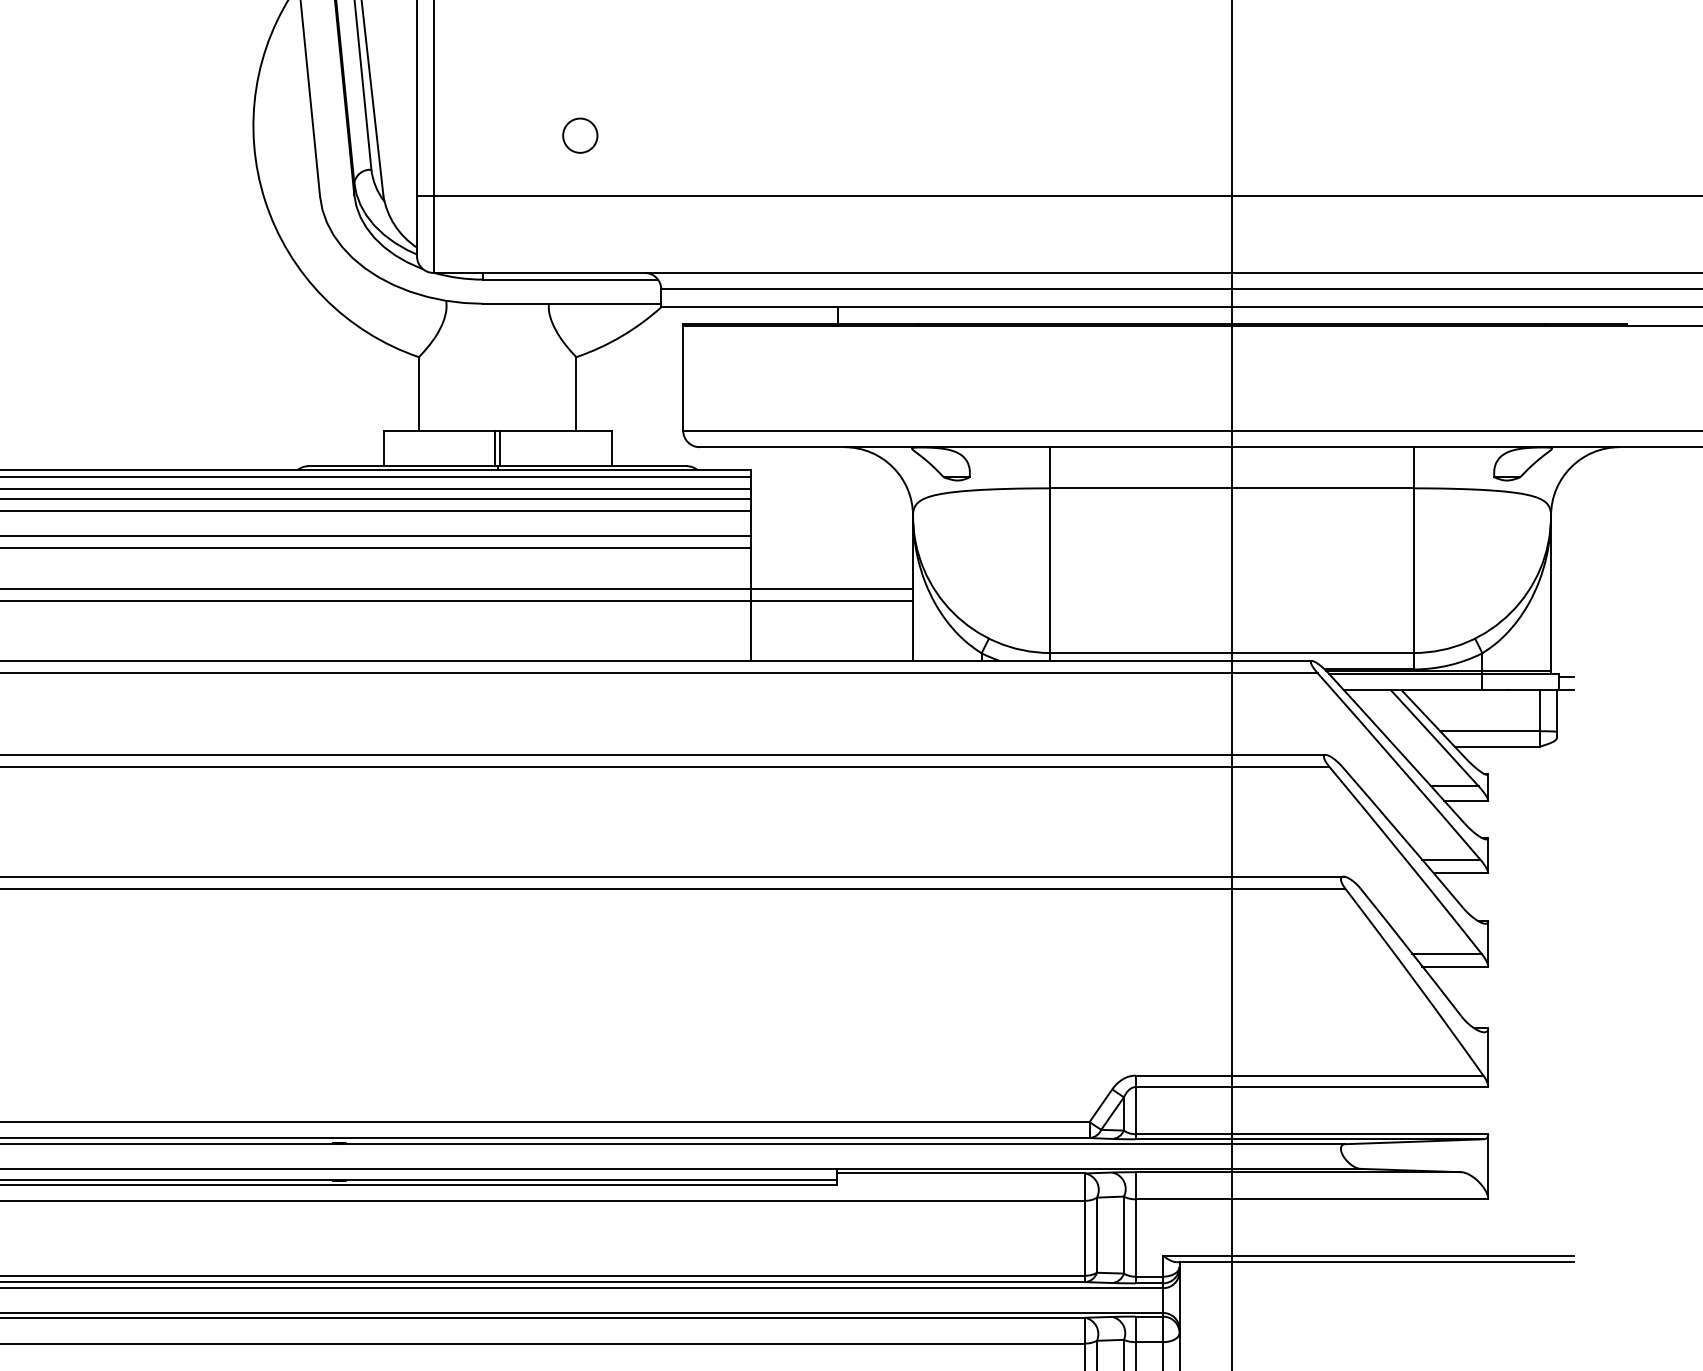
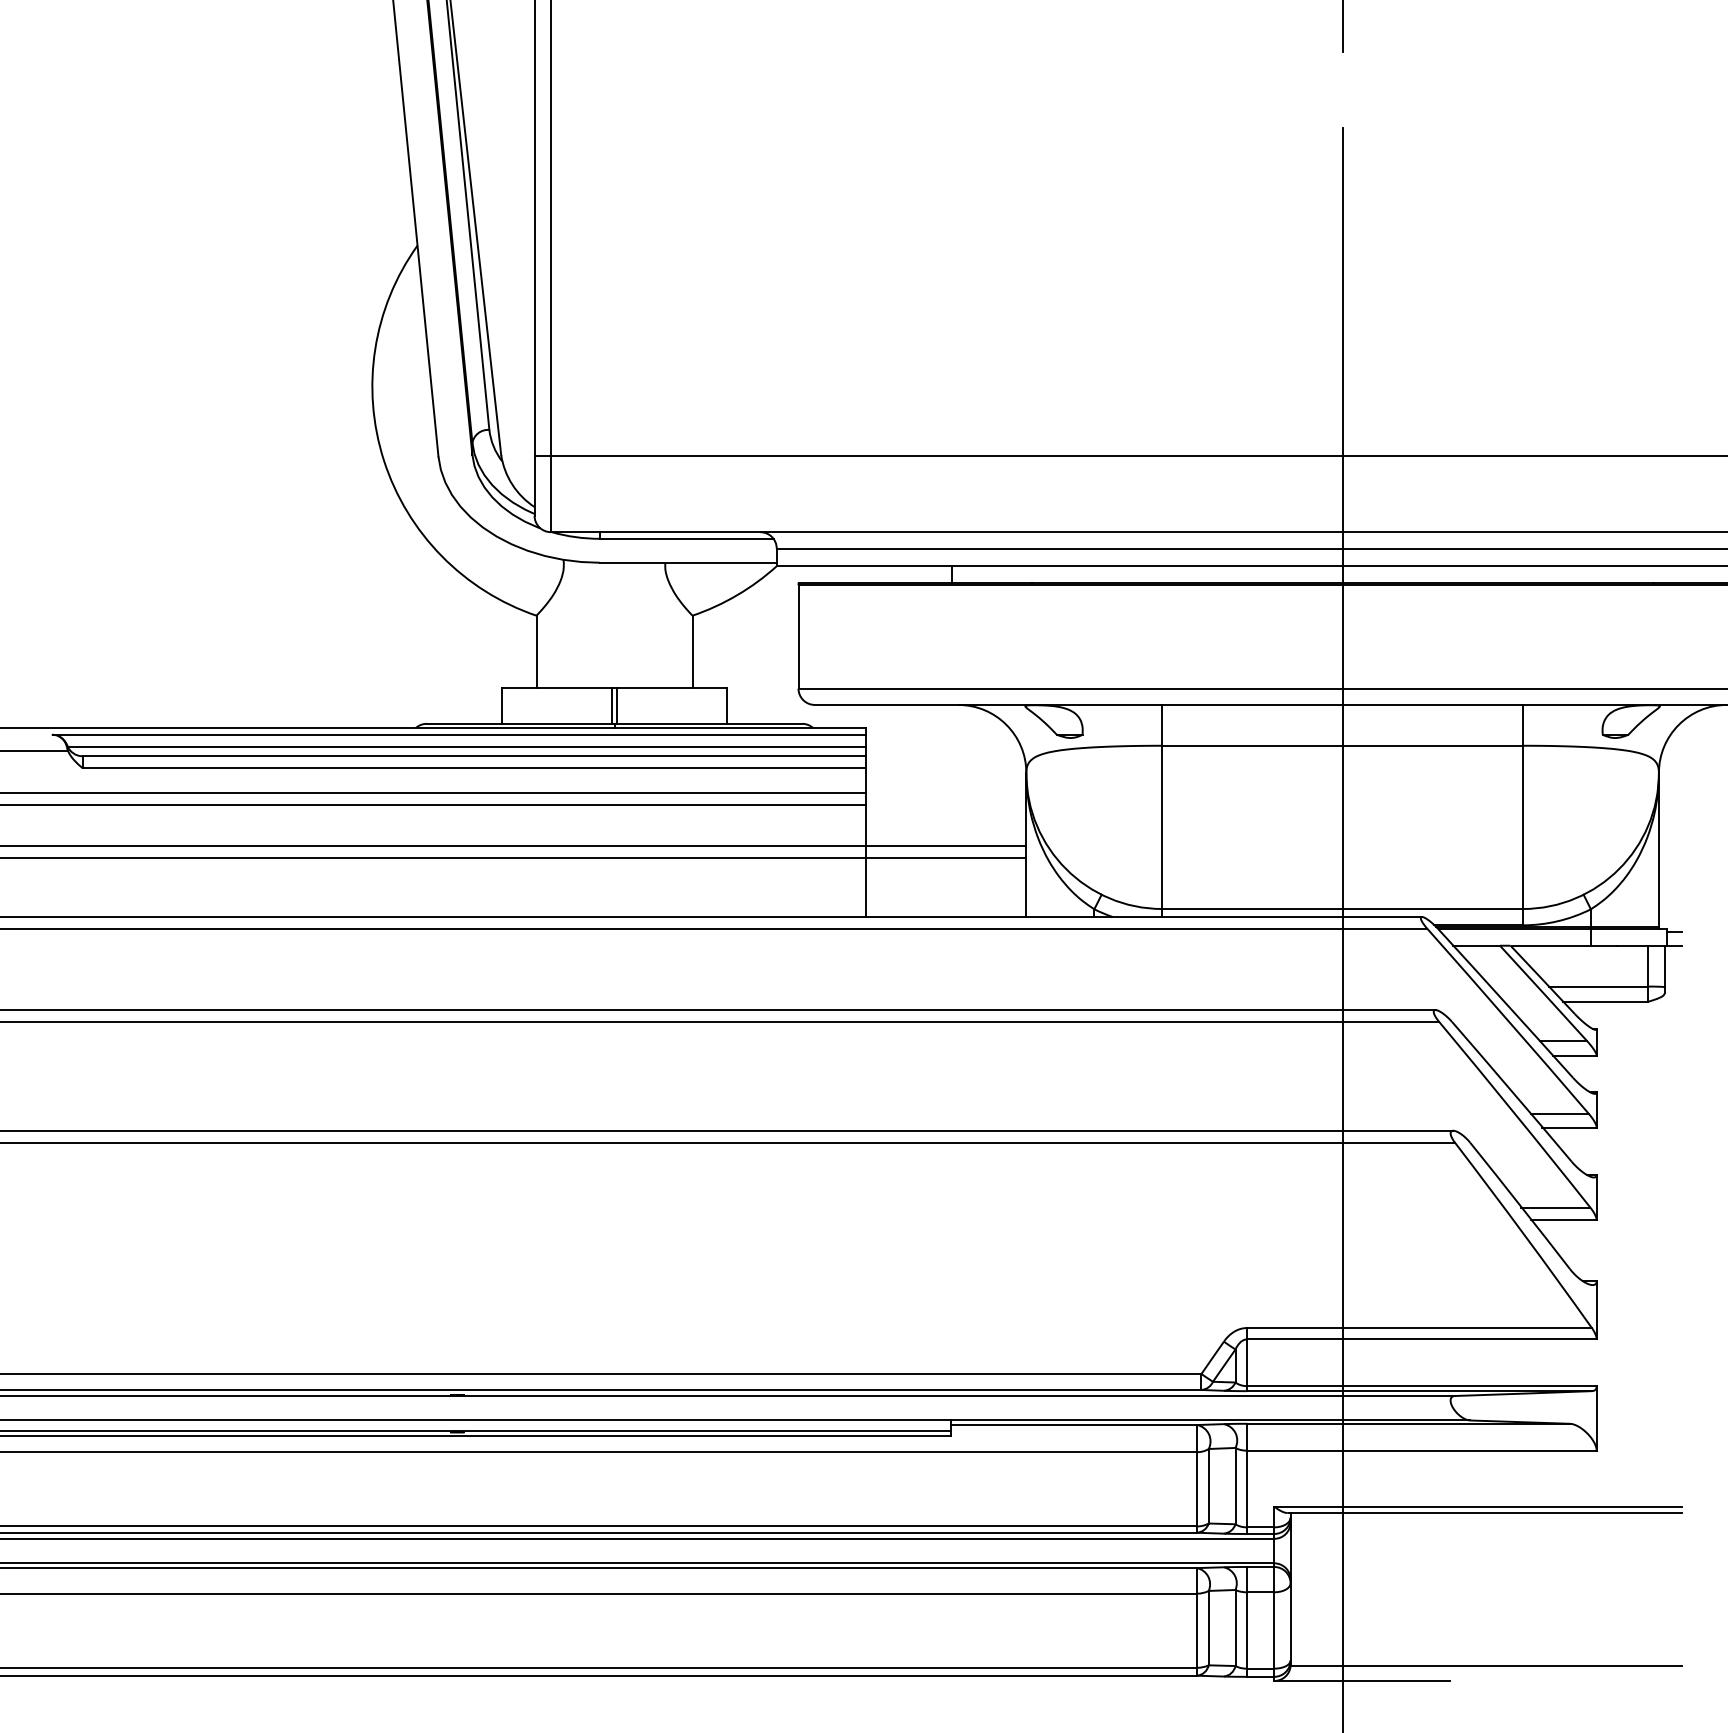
circle: (580, 135) -> (696, 395), removed

